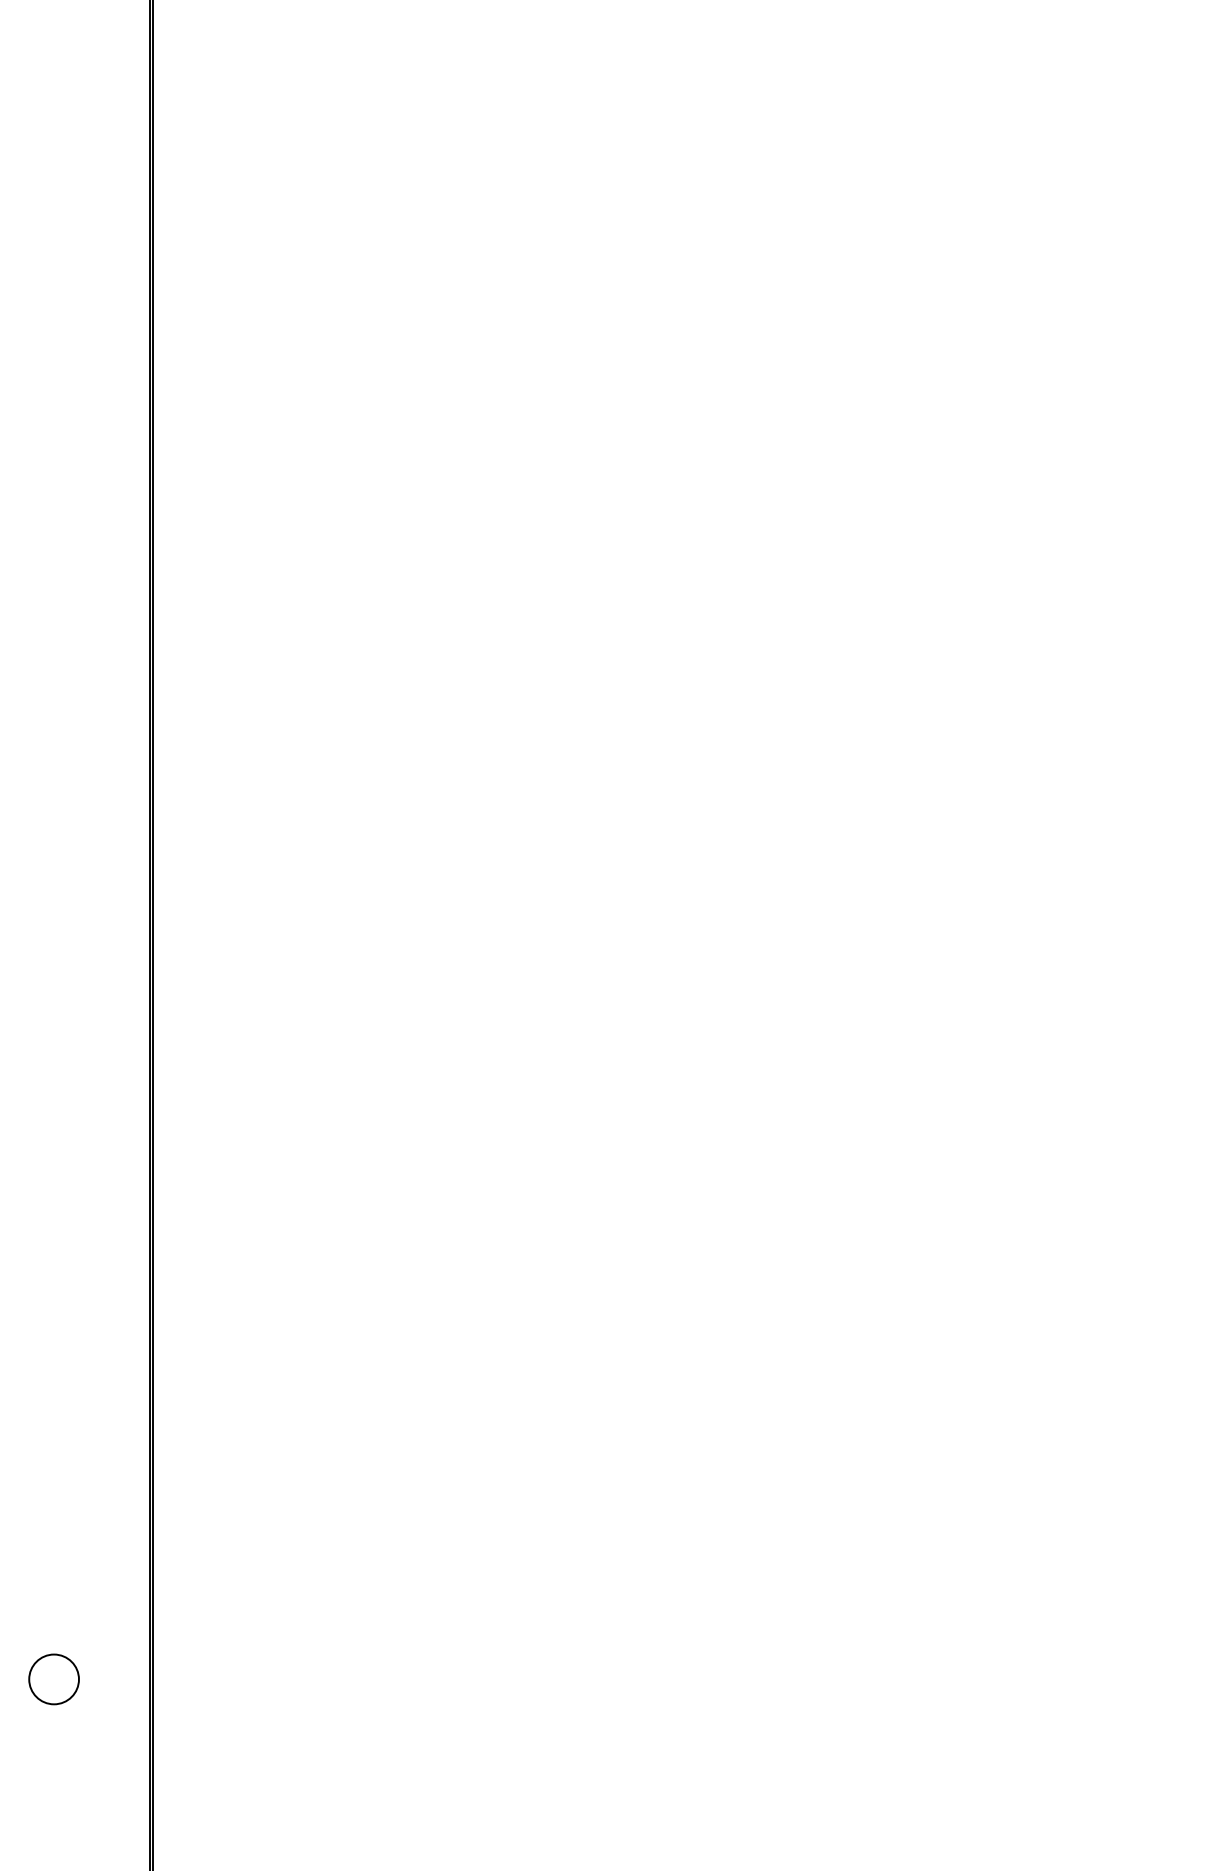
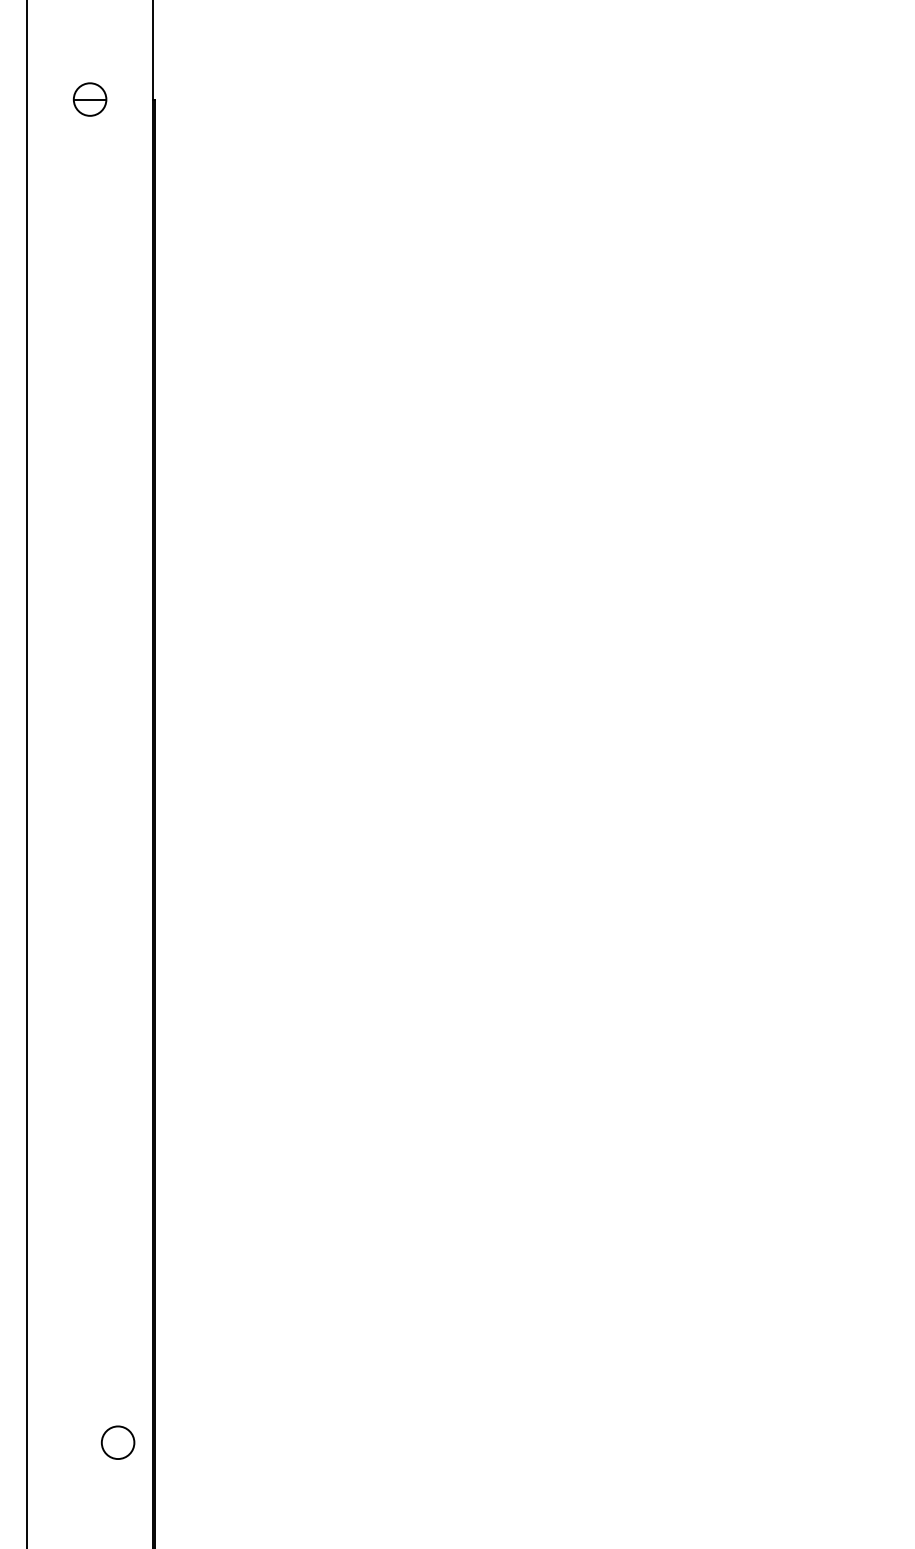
circle: (53, 1679) -> (117, 1442), moved

